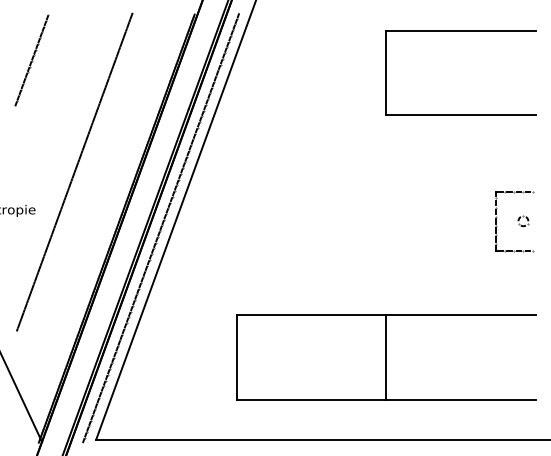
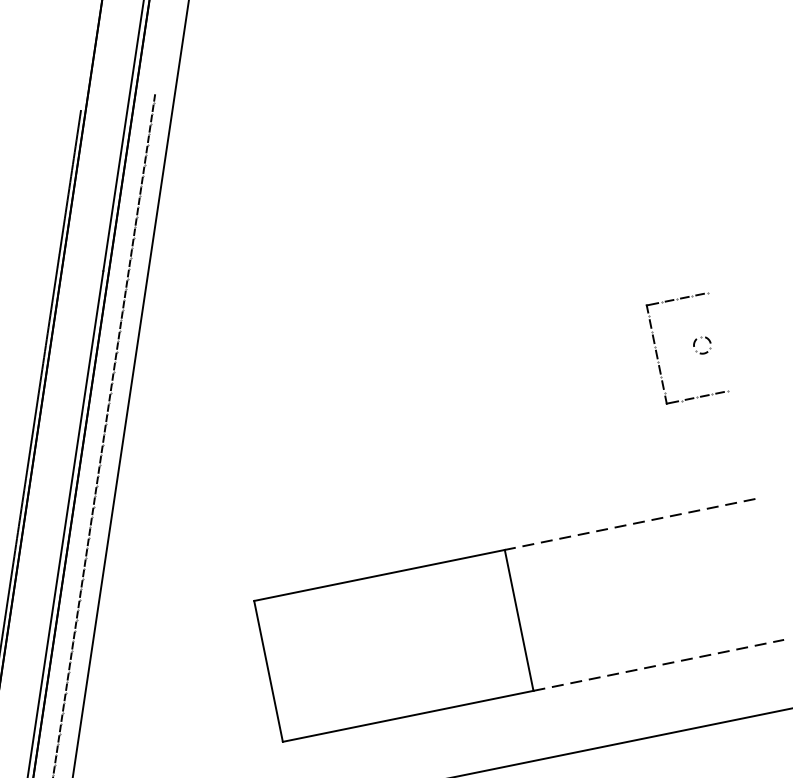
part: (460, 31) -> (532, 48), removed
line: (461, 315) -> (630, 524), solid -> dashed
line: (461, 399) -> (659, 665), solid -> dashed

